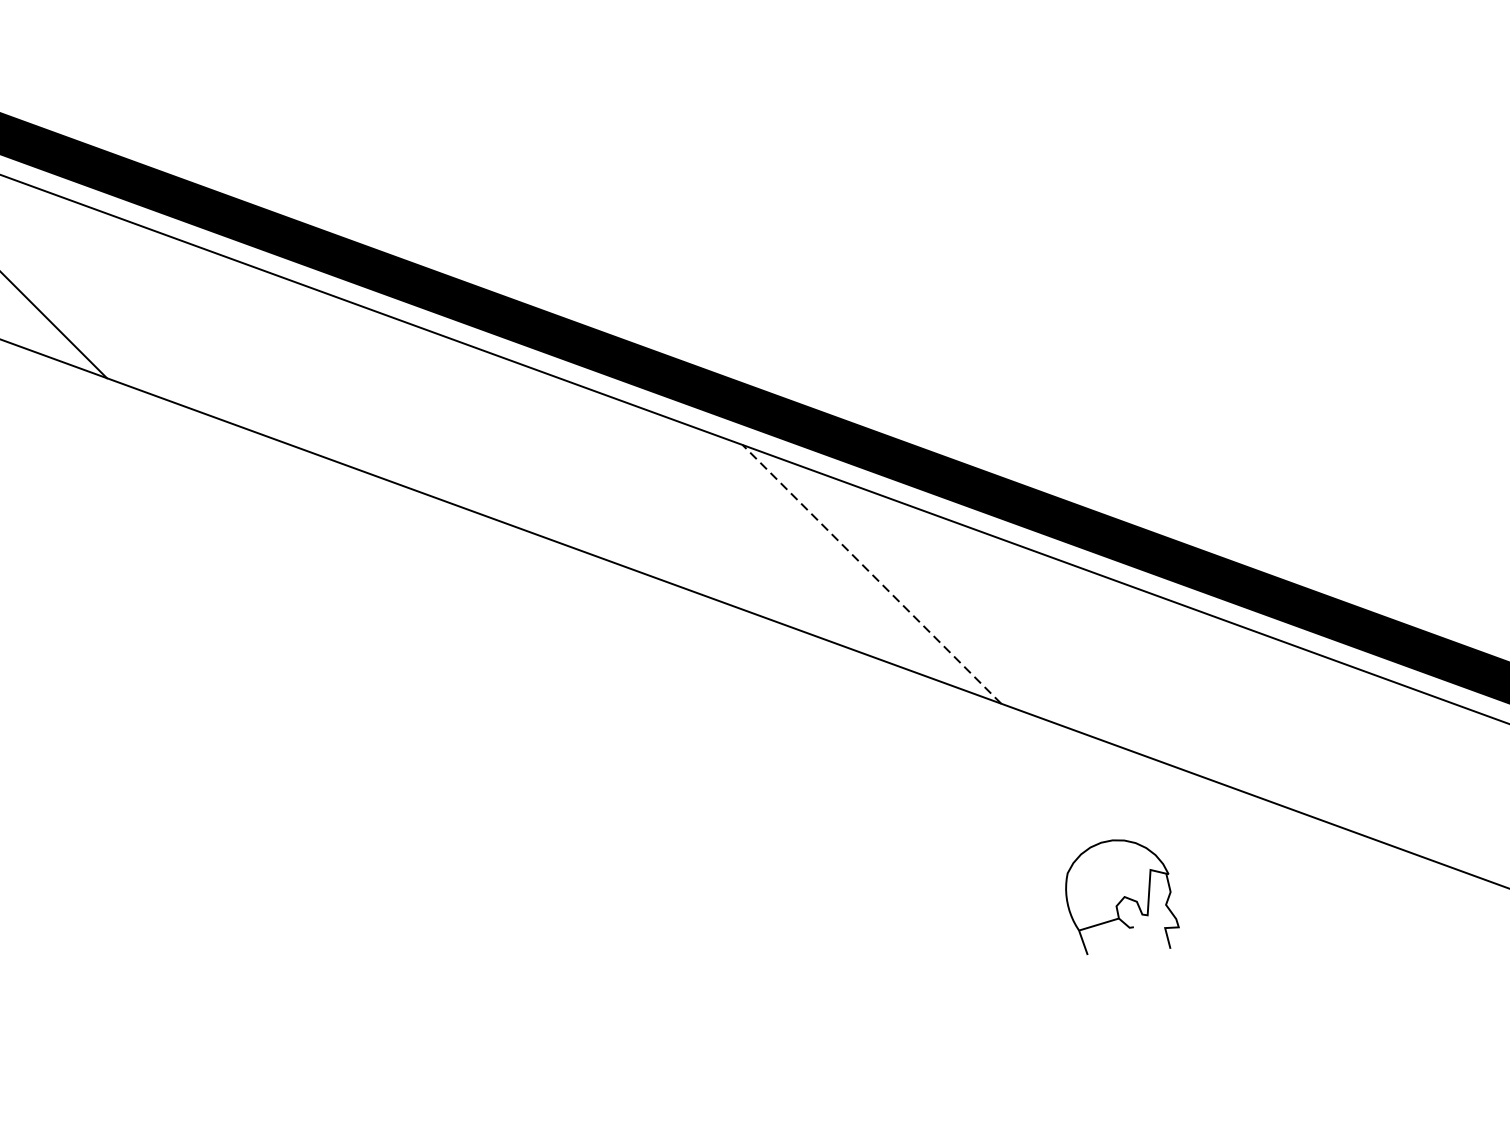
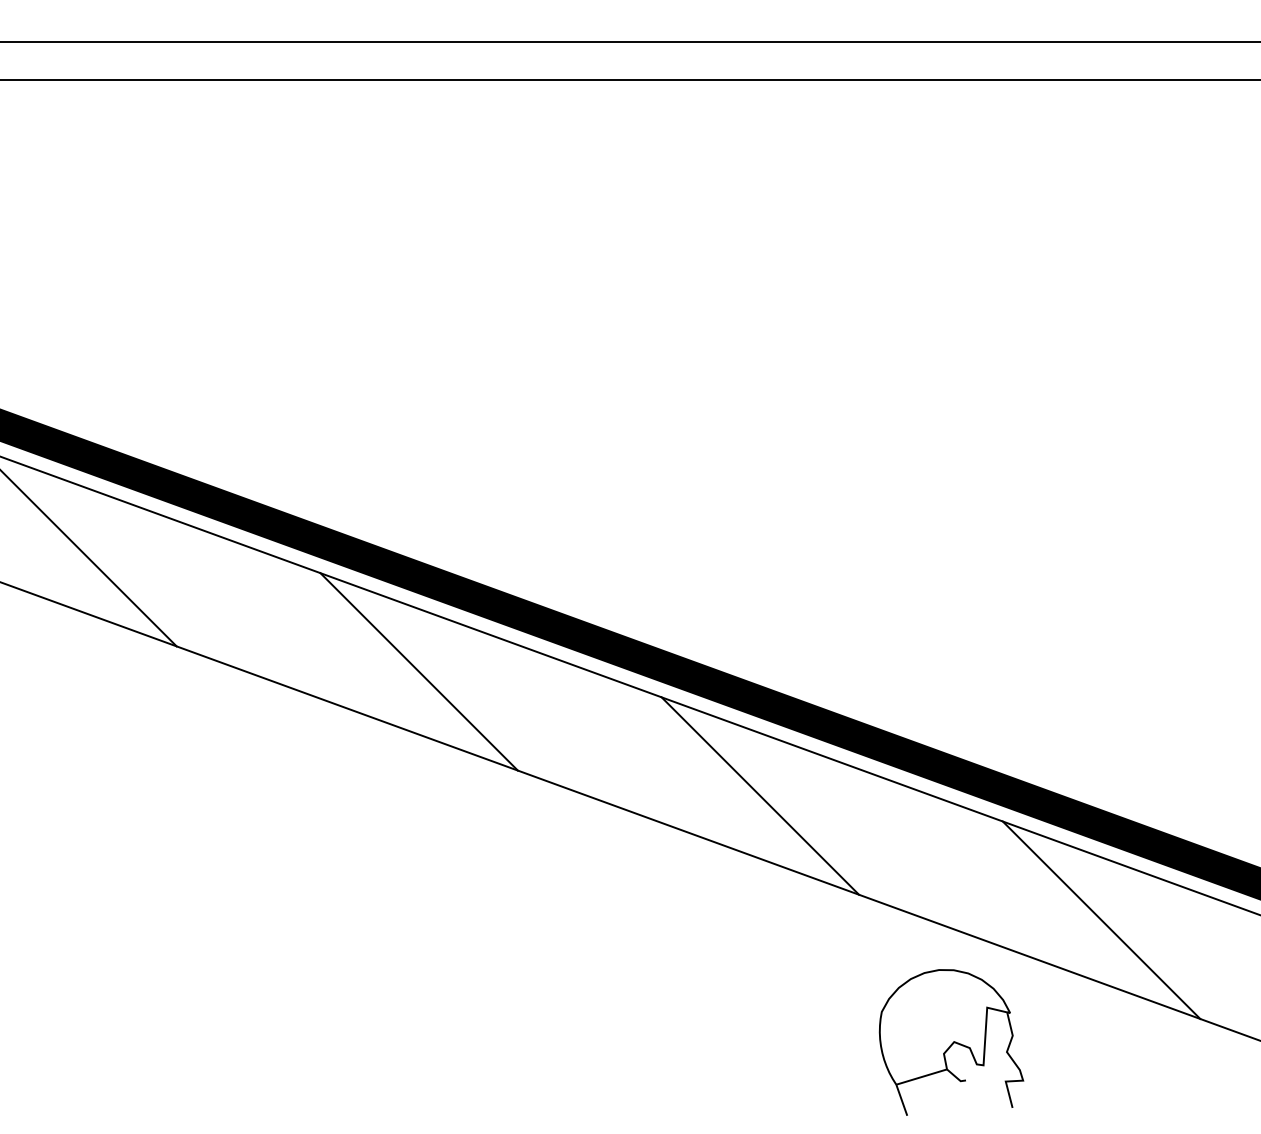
line: (423, 411) -> (418, 671), added
line: (872, 574) -> (760, 796), dashed -> solid
line: (1319, 736) -> (1101, 919), added
part: (1122, 897) -> (951, 1042), size x1.67

